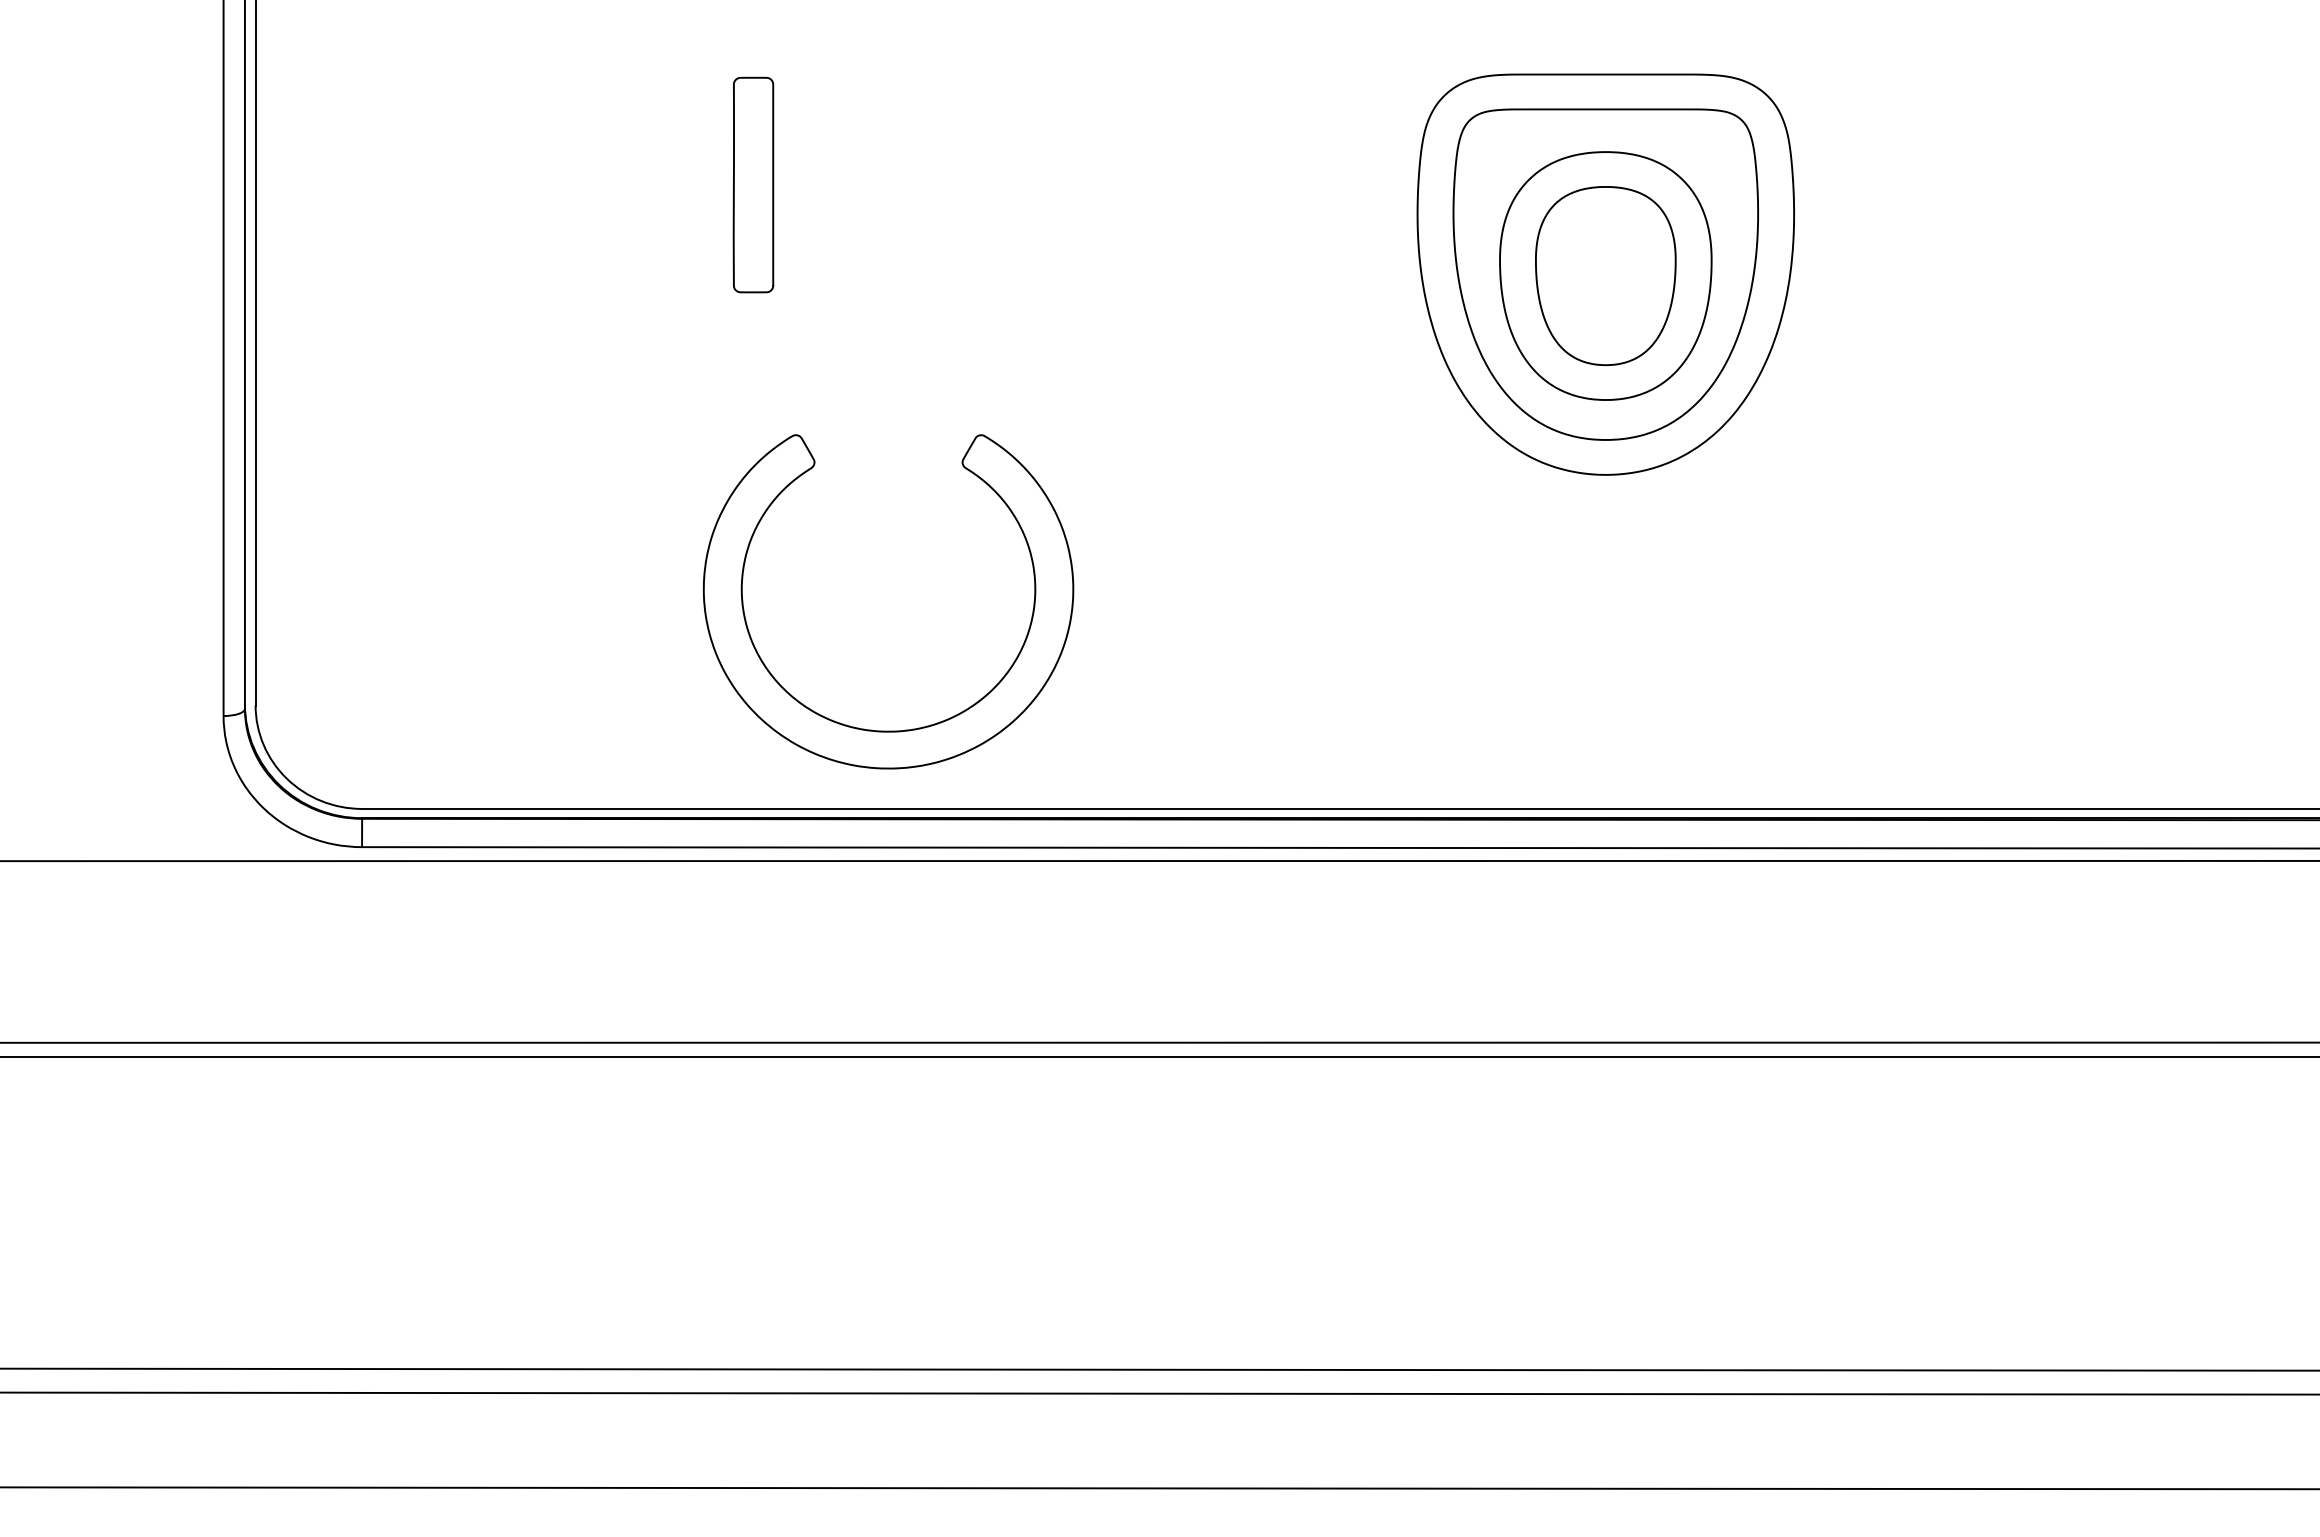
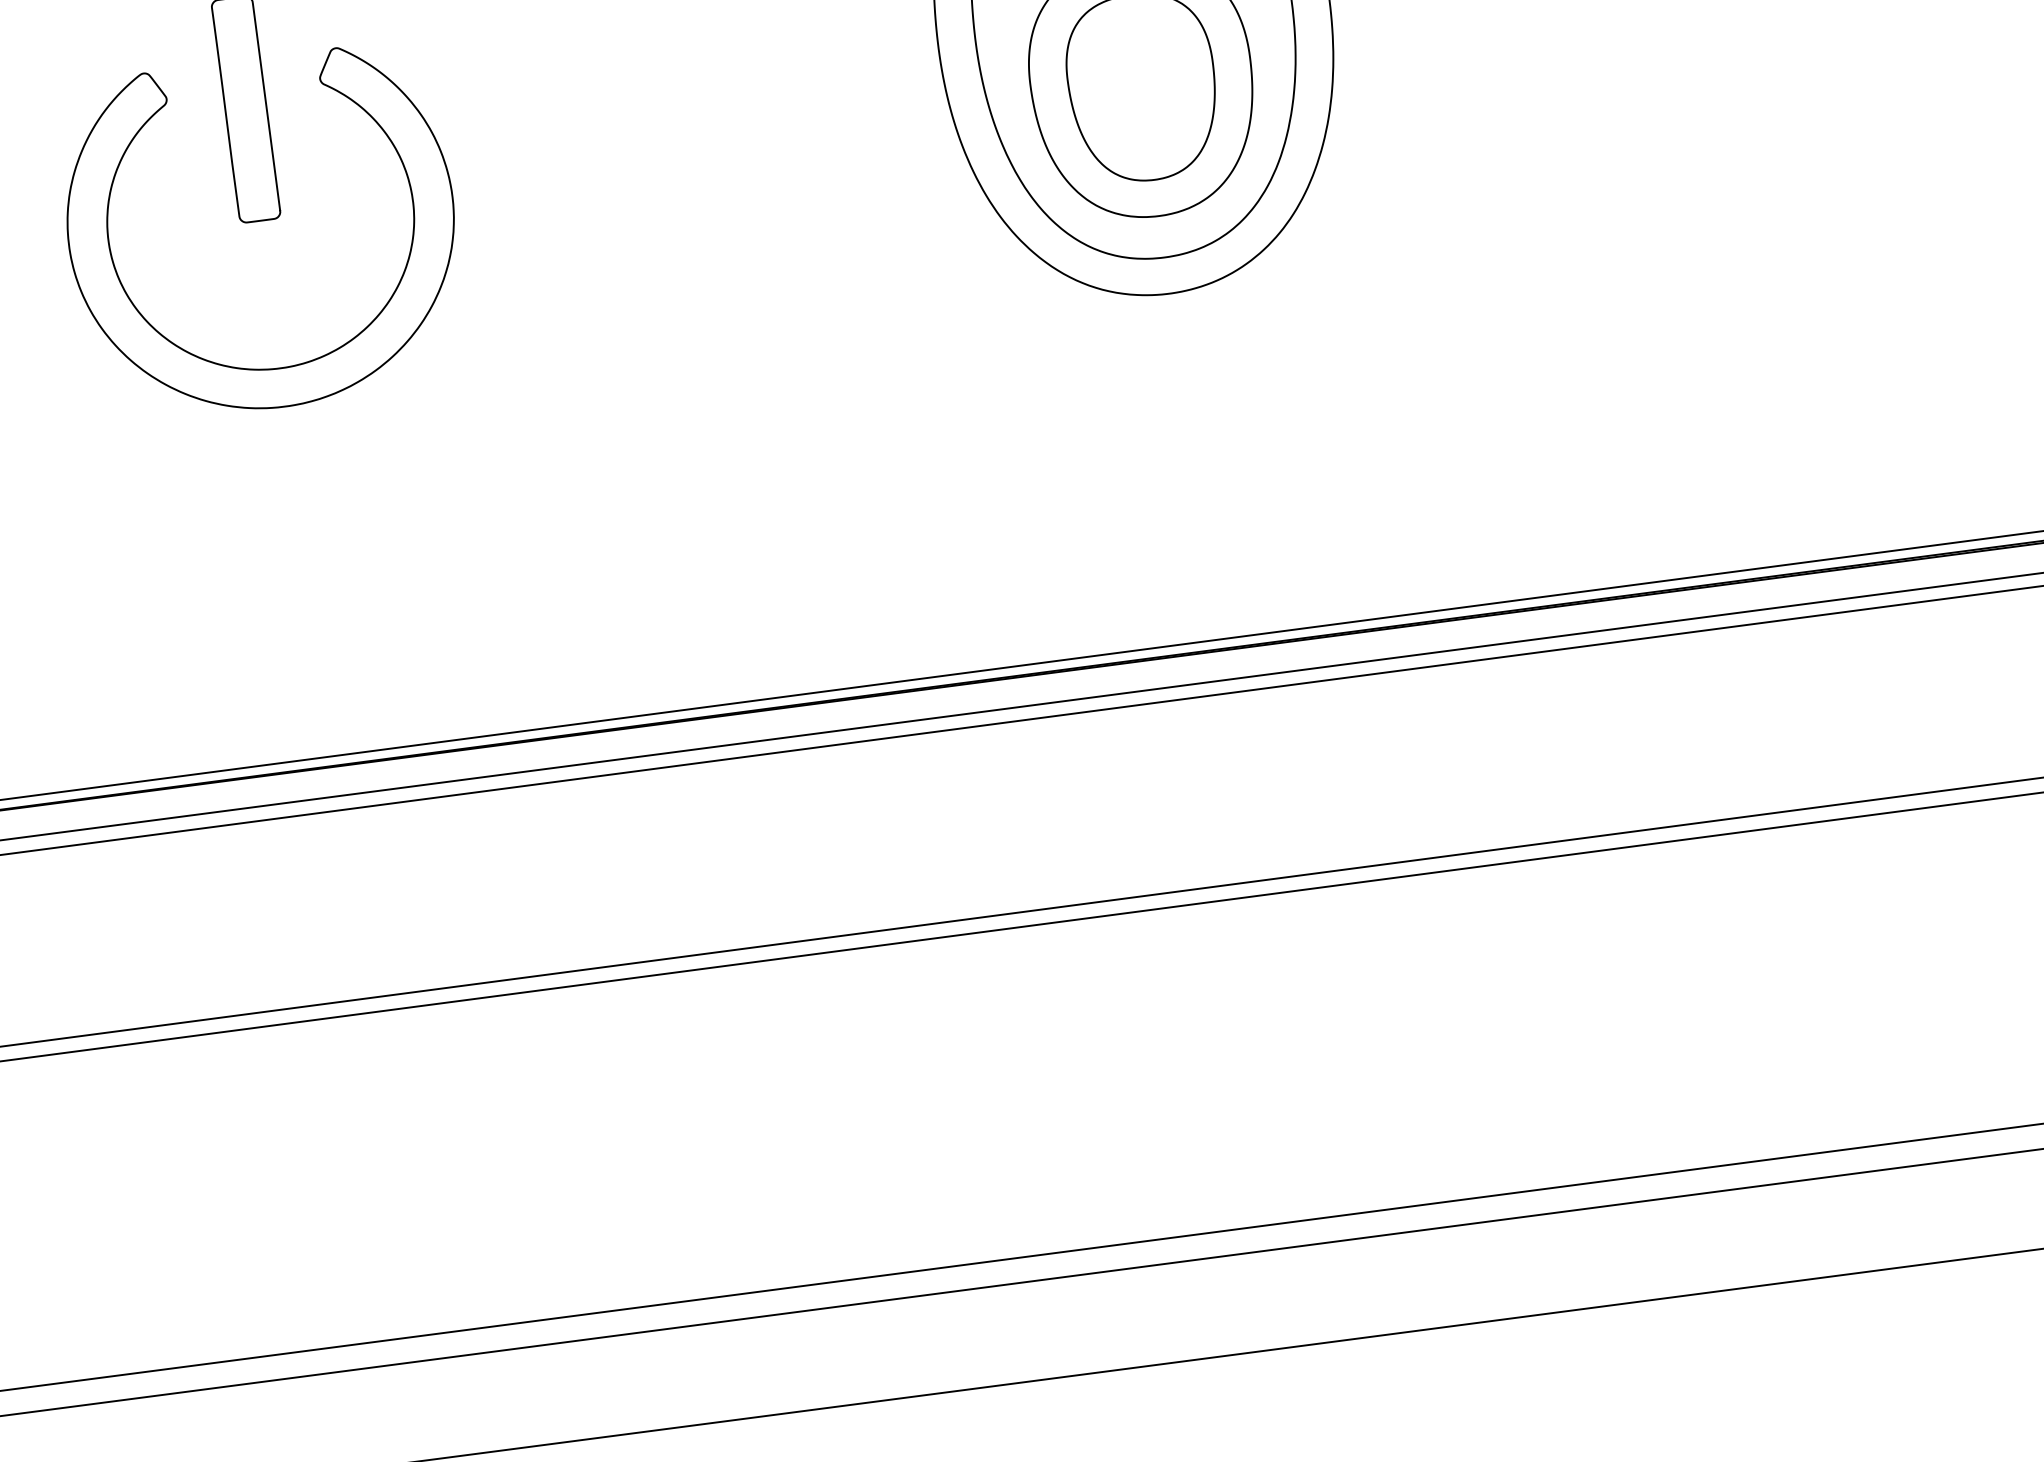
part: (872, 729) -> (263, 368), moved

